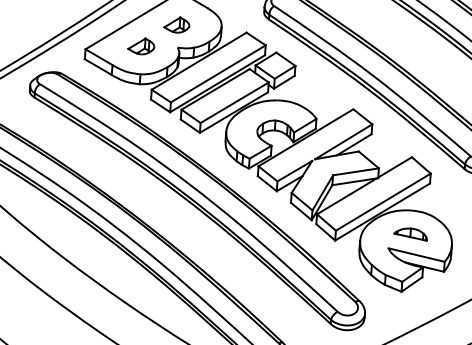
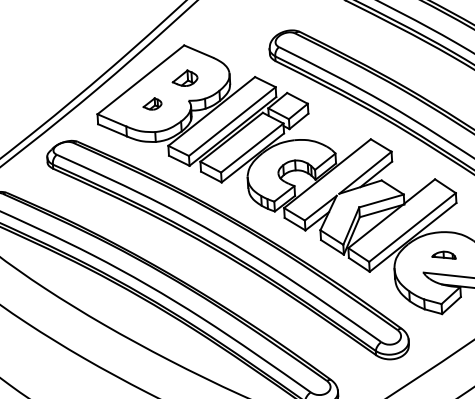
part: (141, 45) -> (152, 103), size x0.7
part: (410, 233) -> (443, 255), size x0.7

